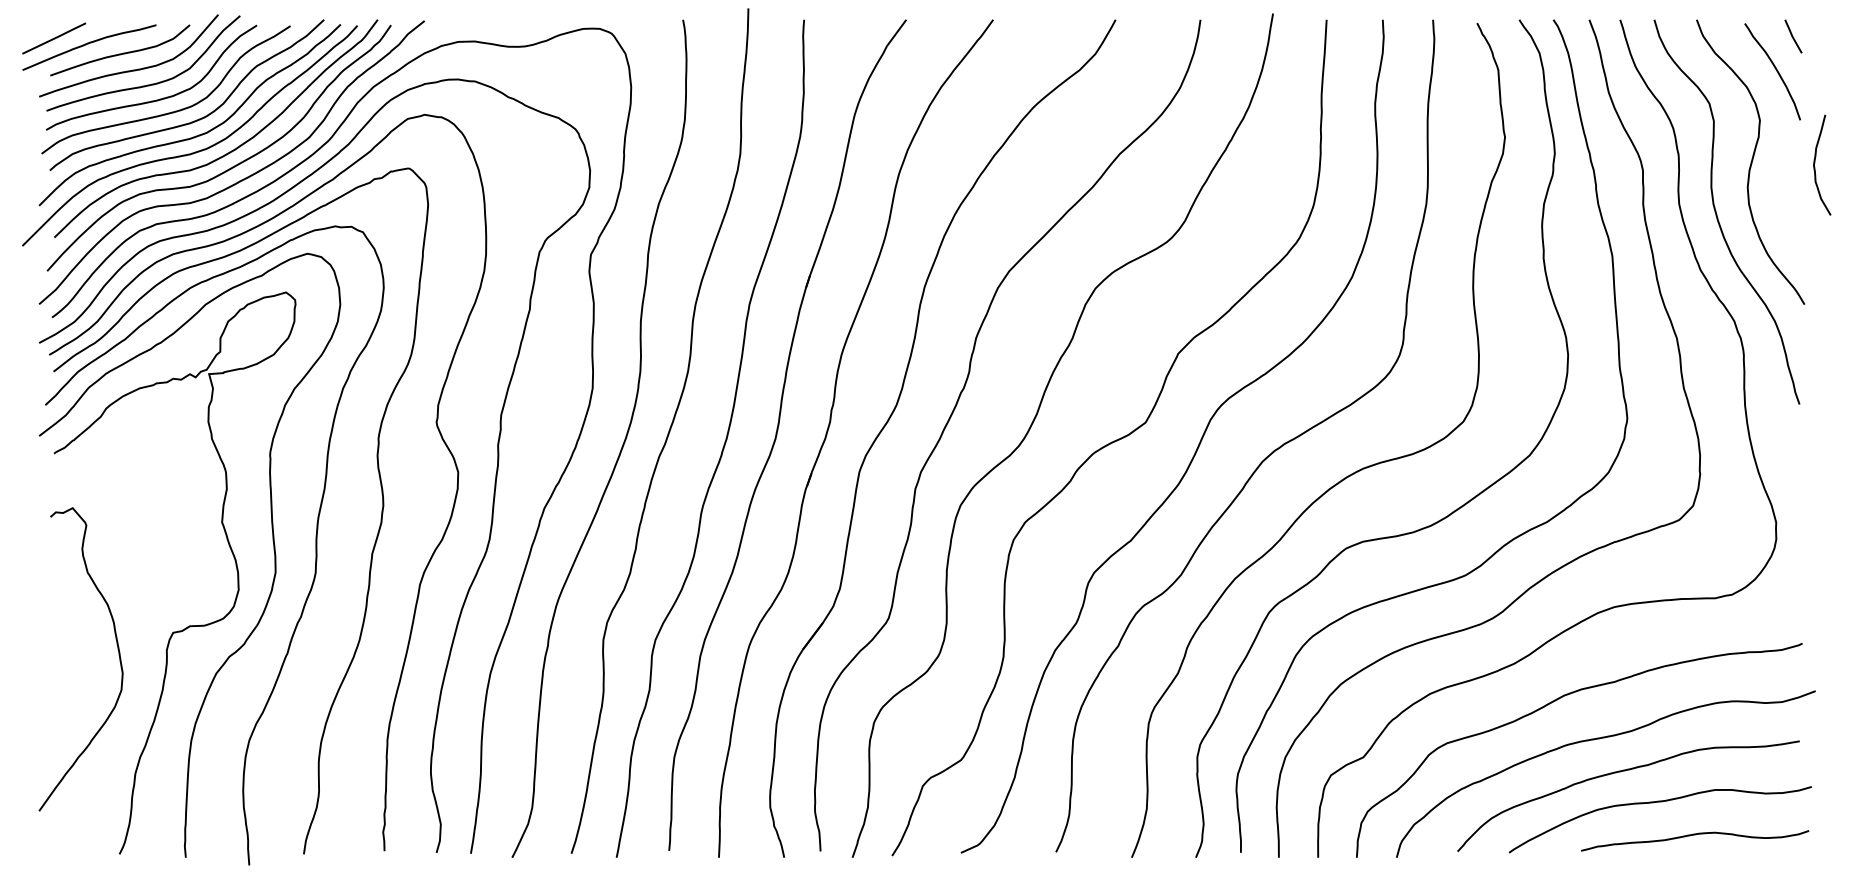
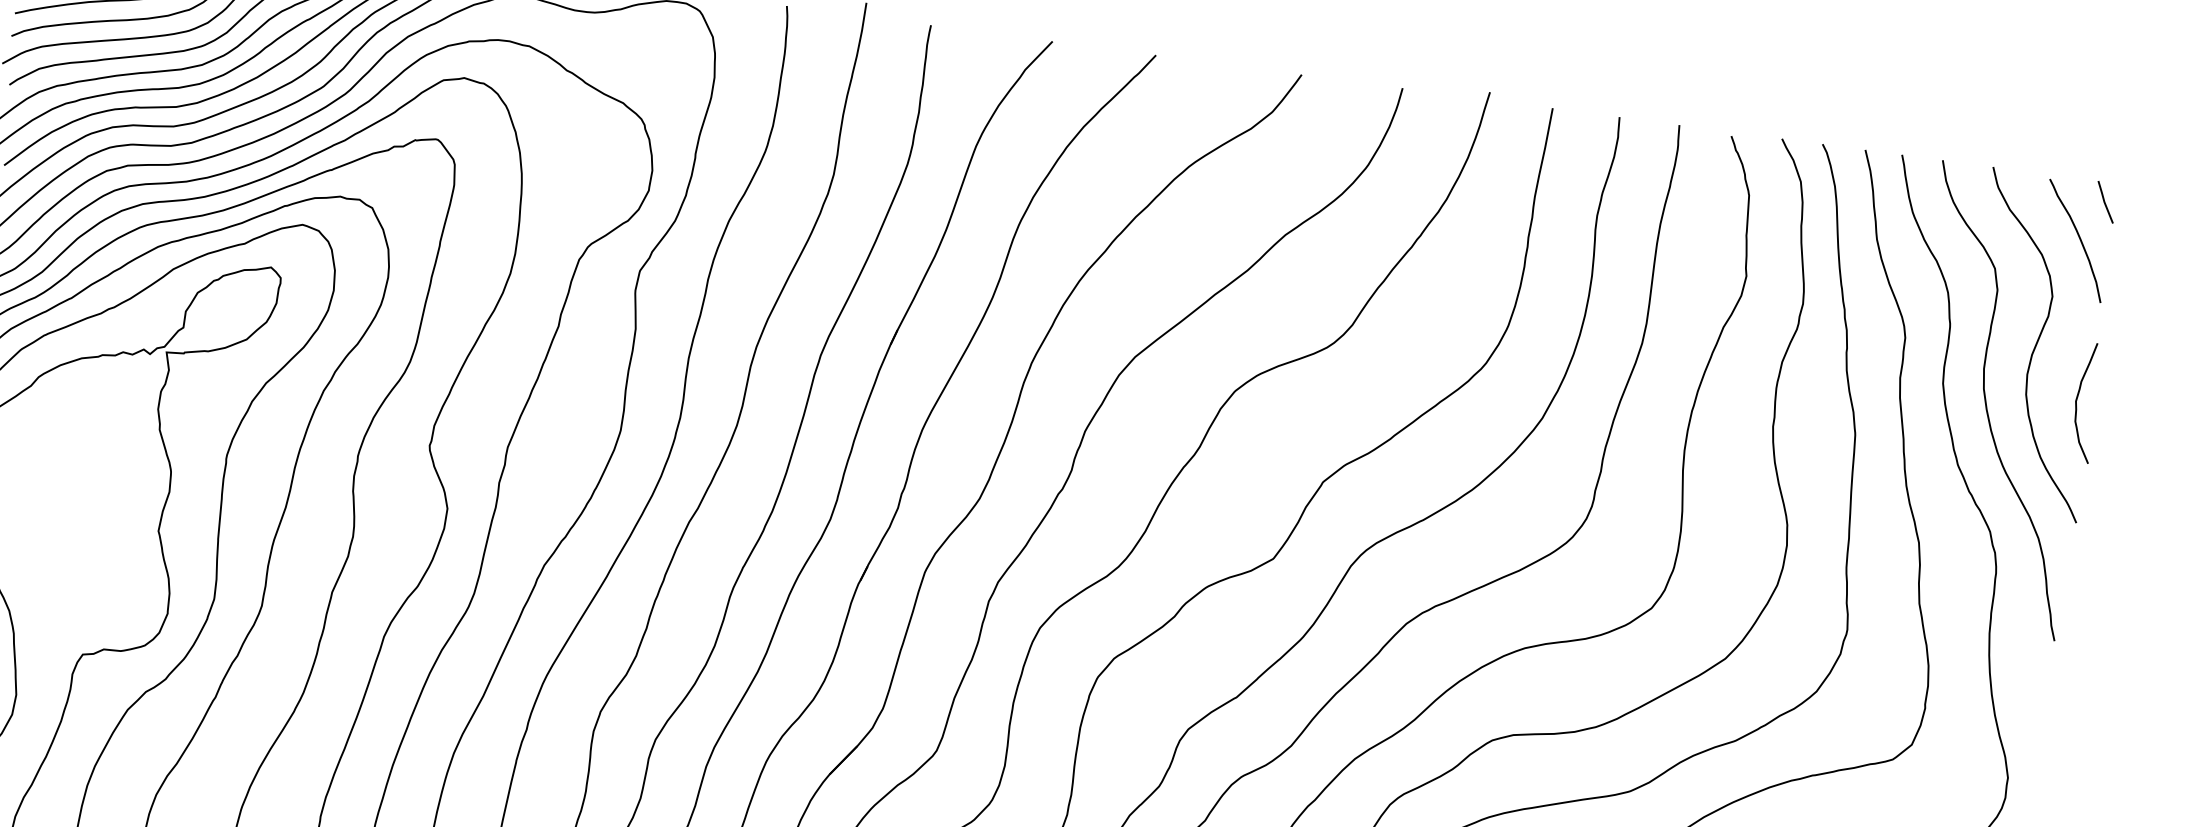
curve: (1815, 163) -> (2078, 399), moved

